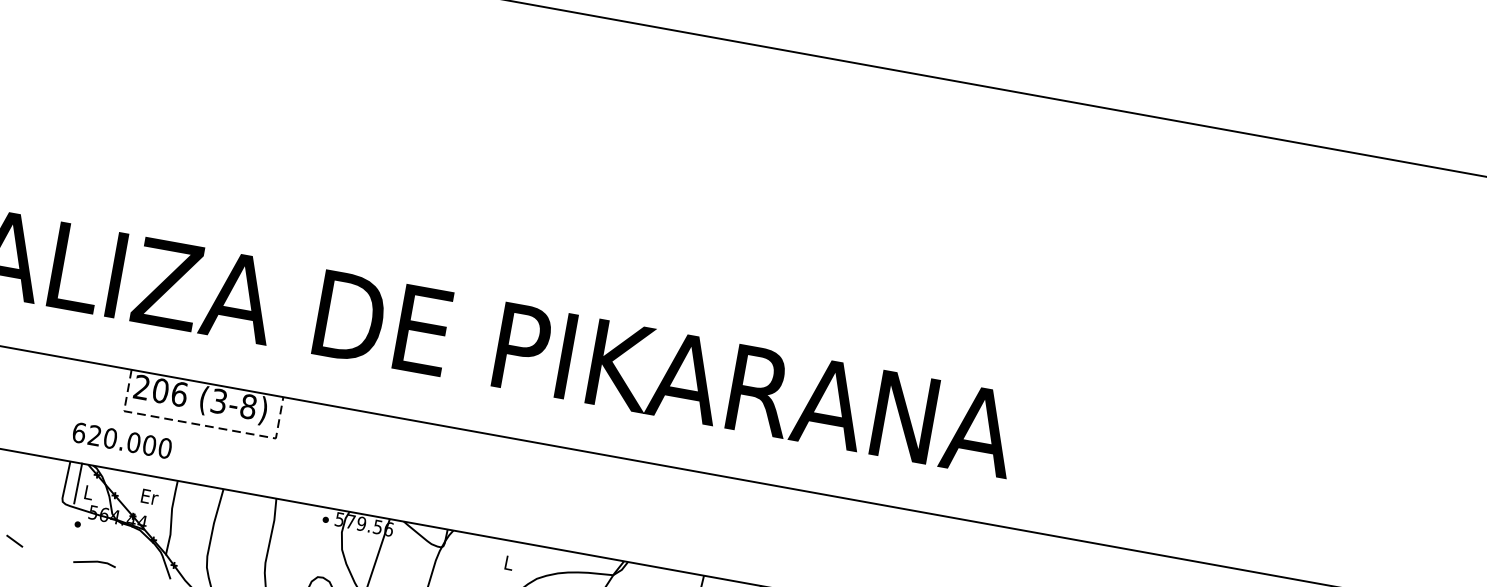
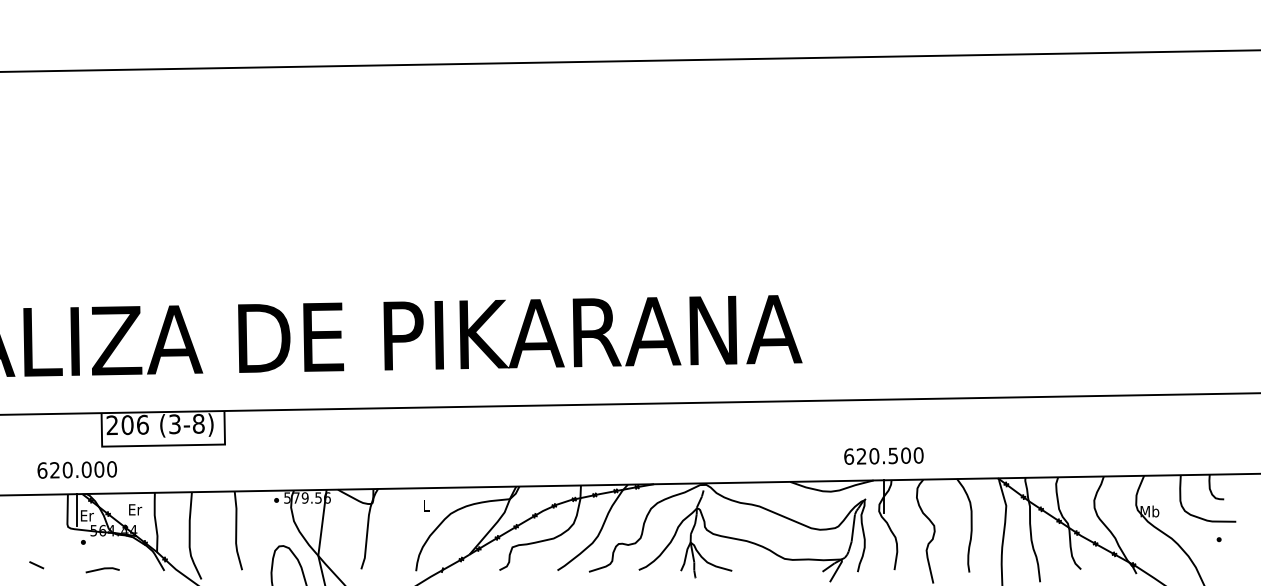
line: (201, 424) -> (164, 445), dashed -> solid
text: (121, 439) -> (76, 469), moved
text: (88, 492) -> (86, 515), L -> Er

